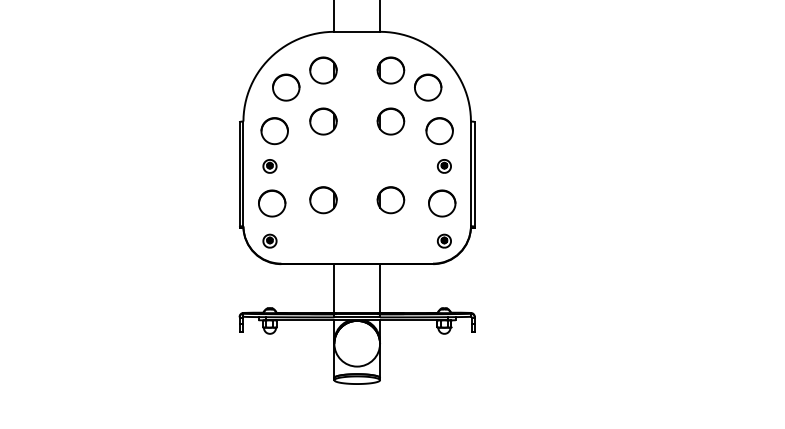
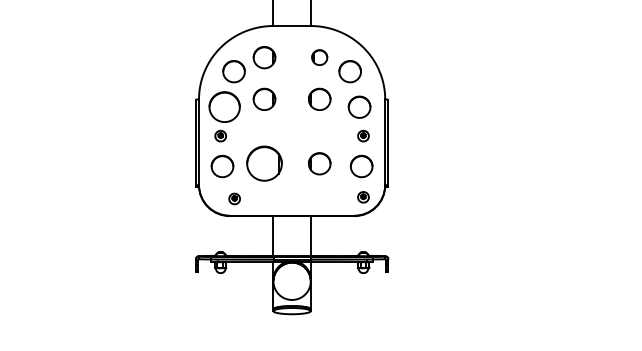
part: (390, 70) -> (319, 57), size x0.7
part: (274, 131) -> (224, 107), size x1.4
part: (323, 200) -> (264, 164), size x1.6
part: (269, 240) -> (234, 198), moved

